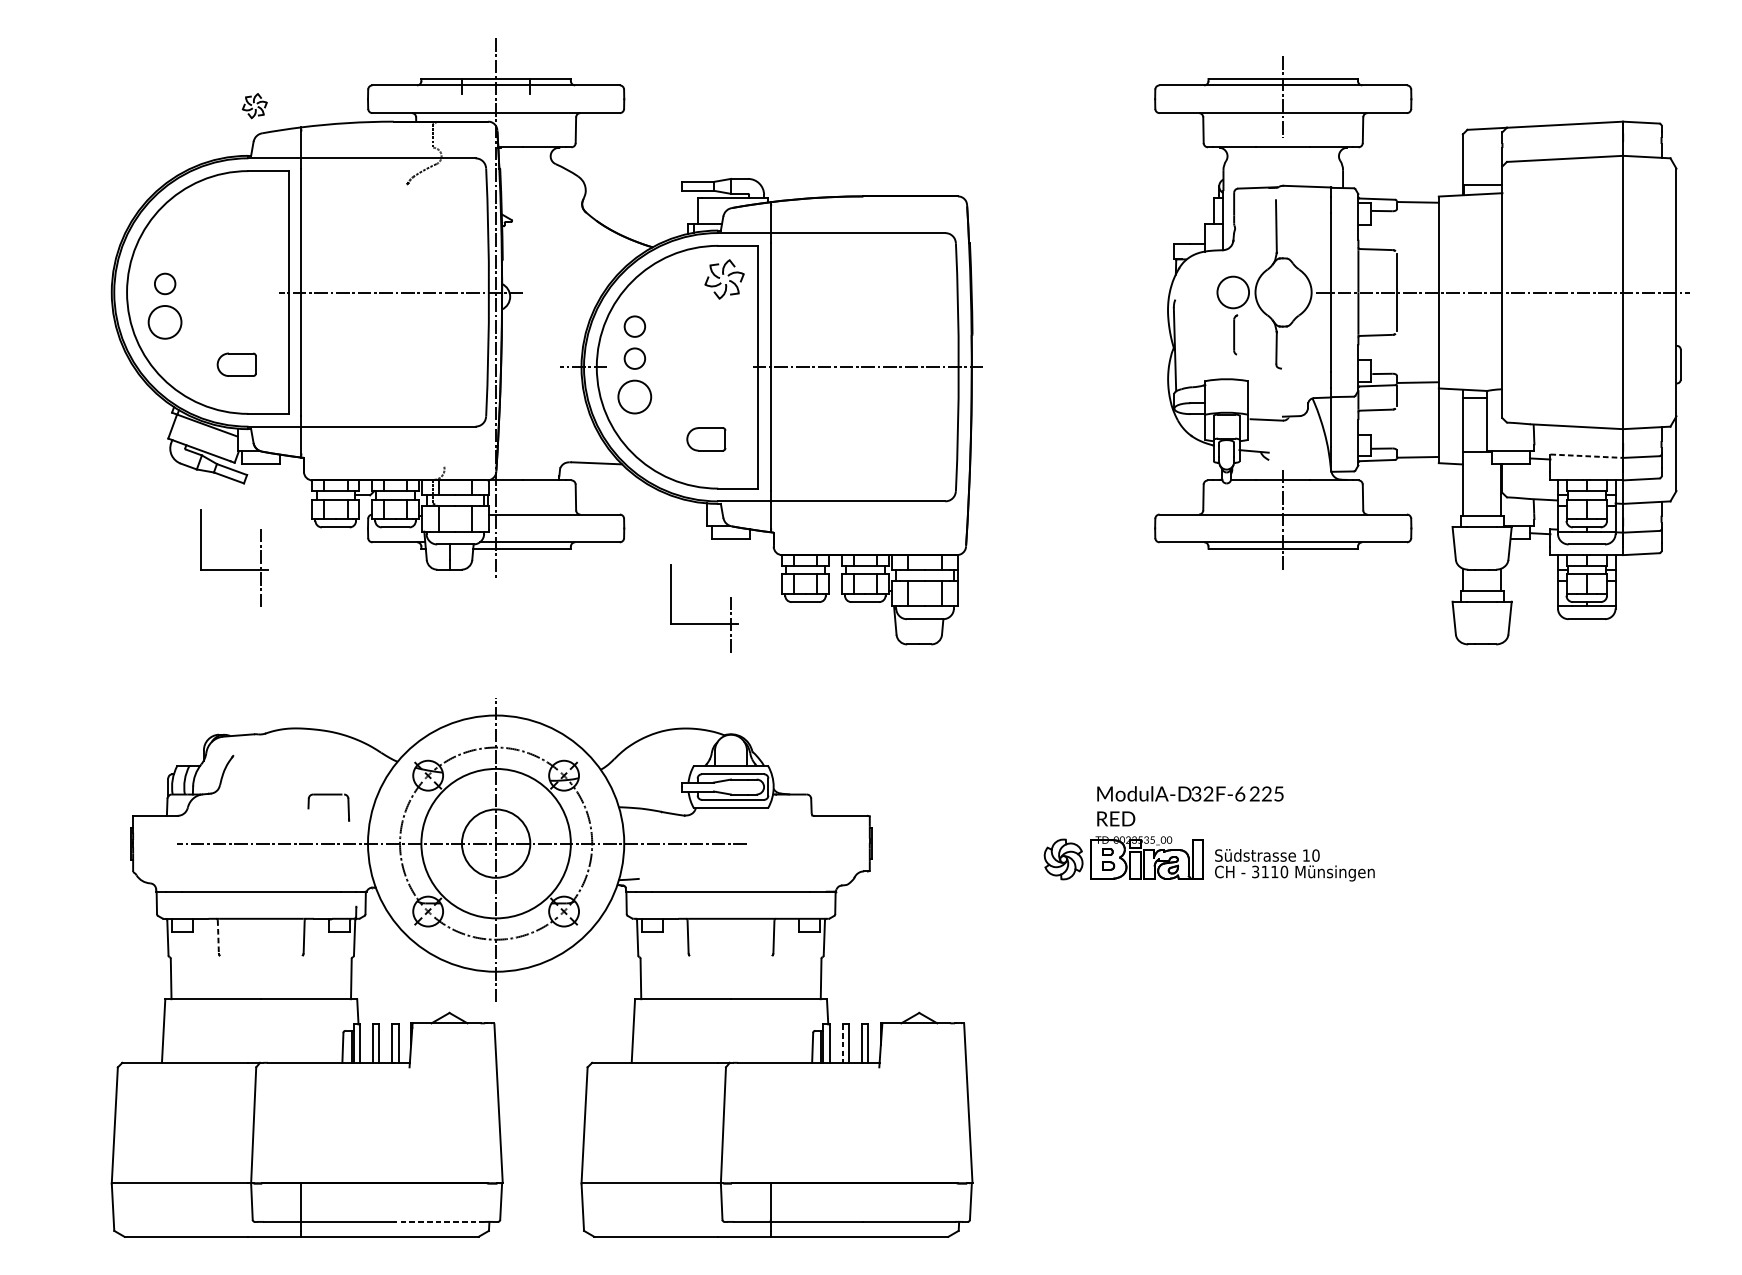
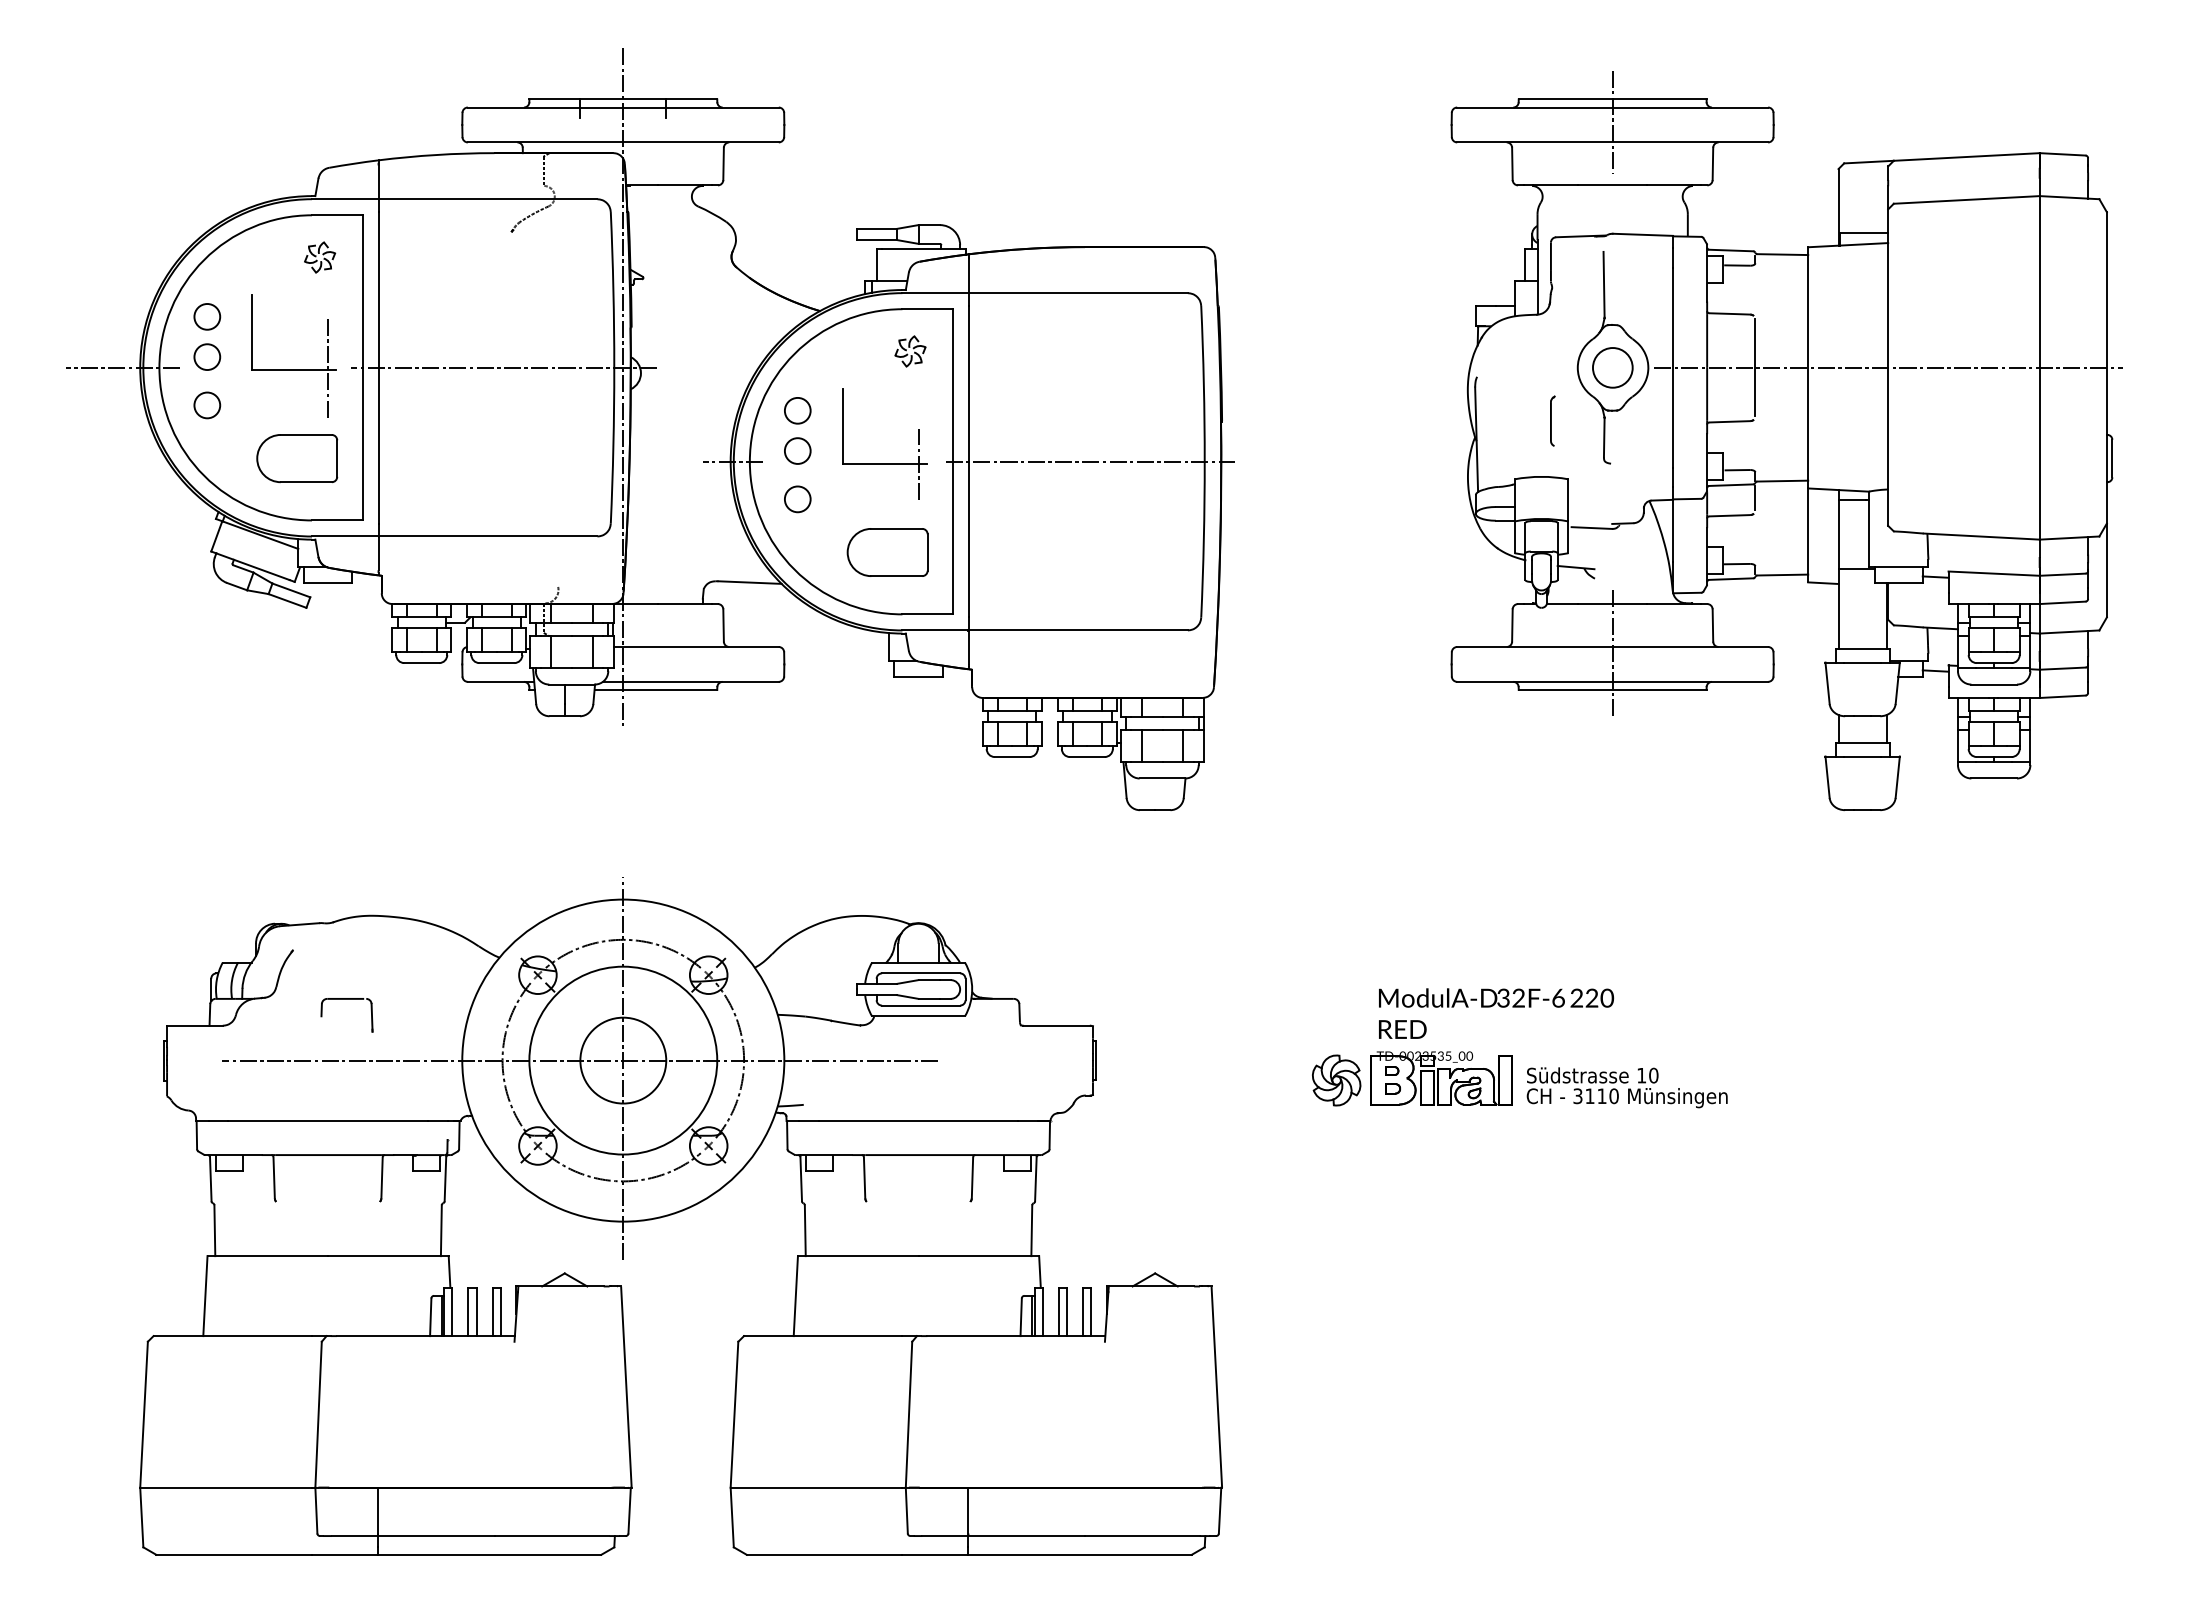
part: (255, 106) -> (320, 257), moved
circle: (165, 251) -> (207, 316), added
part: (724, 279) -> (910, 351), size x0.62
line: (97, 292) -> (122, 367), added
circle: (1232, 292) -> (1612, 367), moved
circle: (165, 322) -> (207, 405), size x0.62
part: (236, 364) -> (297, 458), size x1.67
circle: (634, 397) -> (797, 499), size x0.62
part: (706, 439) -> (887, 552), size x1.67
line: (1587, 456) -> (1994, 573), dashed -> solid
part: (233, 569) -> (293, 369), moved
part: (703, 623) -> (884, 463), moved
text: (1279, 793) -> (1607, 997), 225 -> 220
part: (328, 795) -> (346, 999), moved
line: (218, 936) -> (274, 1177), dashed -> solid
line: (842, 1044) -> (1058, 1312), dashed -> solid
line: (438, 1222) -> (551, 1536), dashed -> solid

